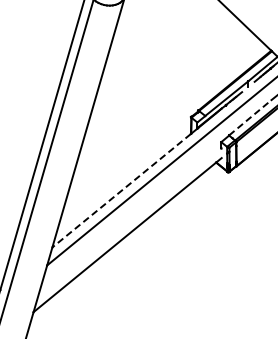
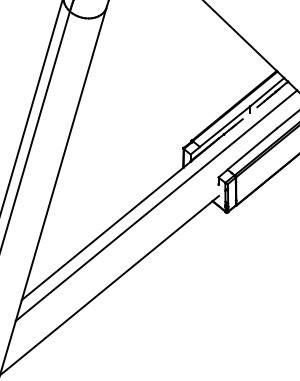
line: (250, 117) -> (252, 148), dashed -> solid
line: (121, 190) -> (102, 233), dashed -> solid

